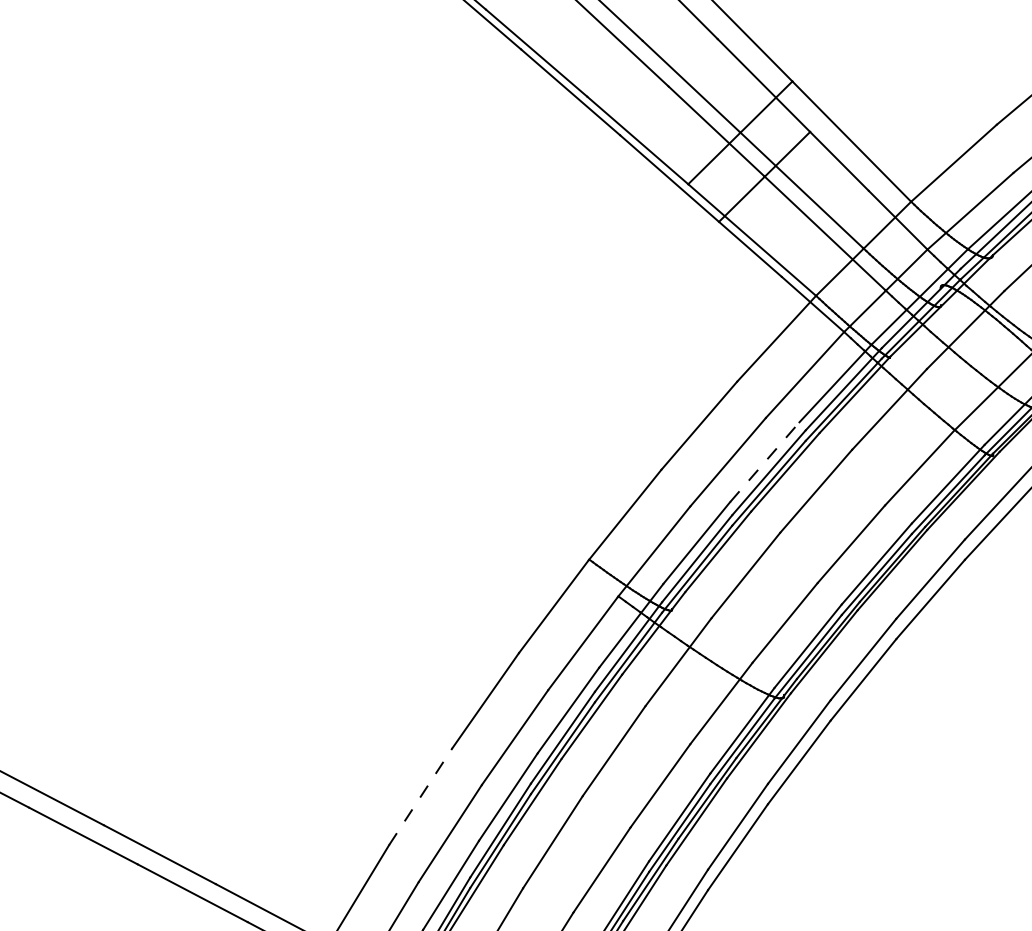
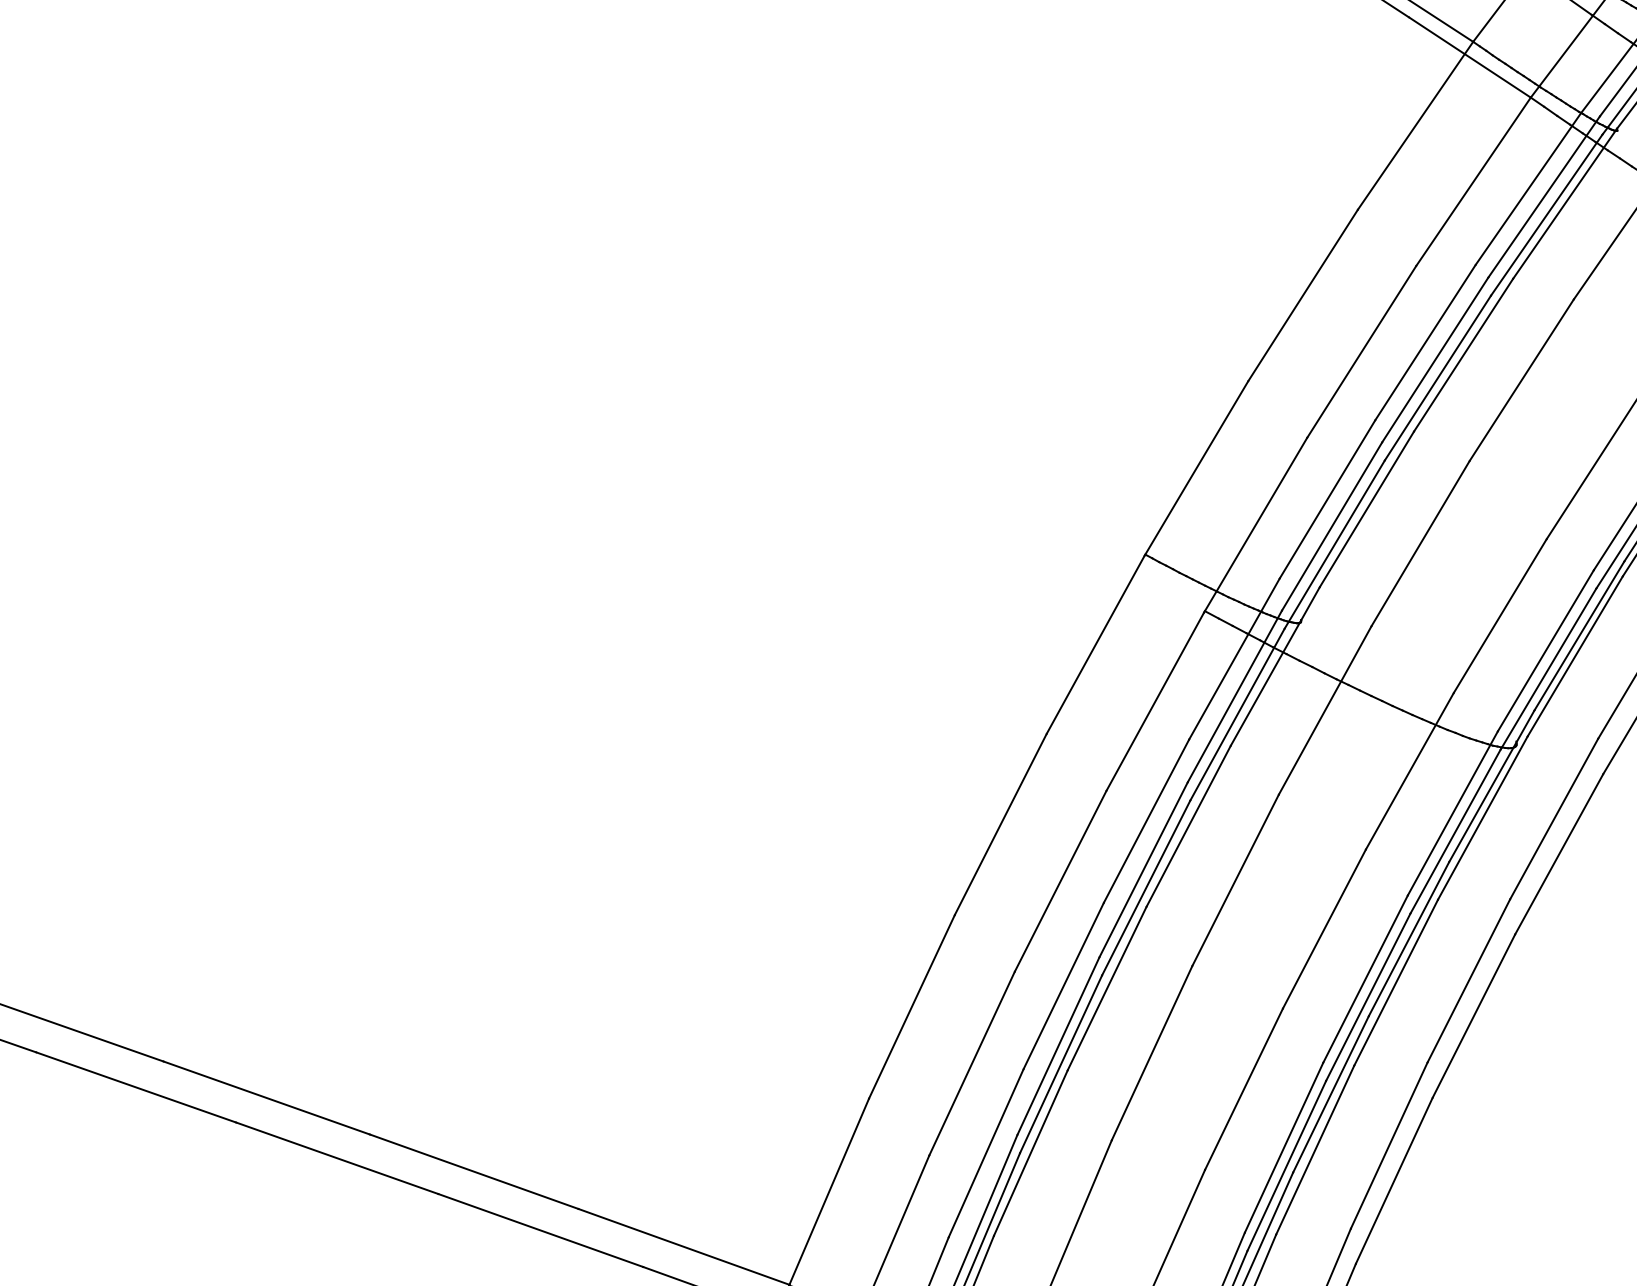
line: (764, 462) -> (1424, 343), dashed -> solid
line: (420, 796) -> (911, 1006), dashed -> solid

